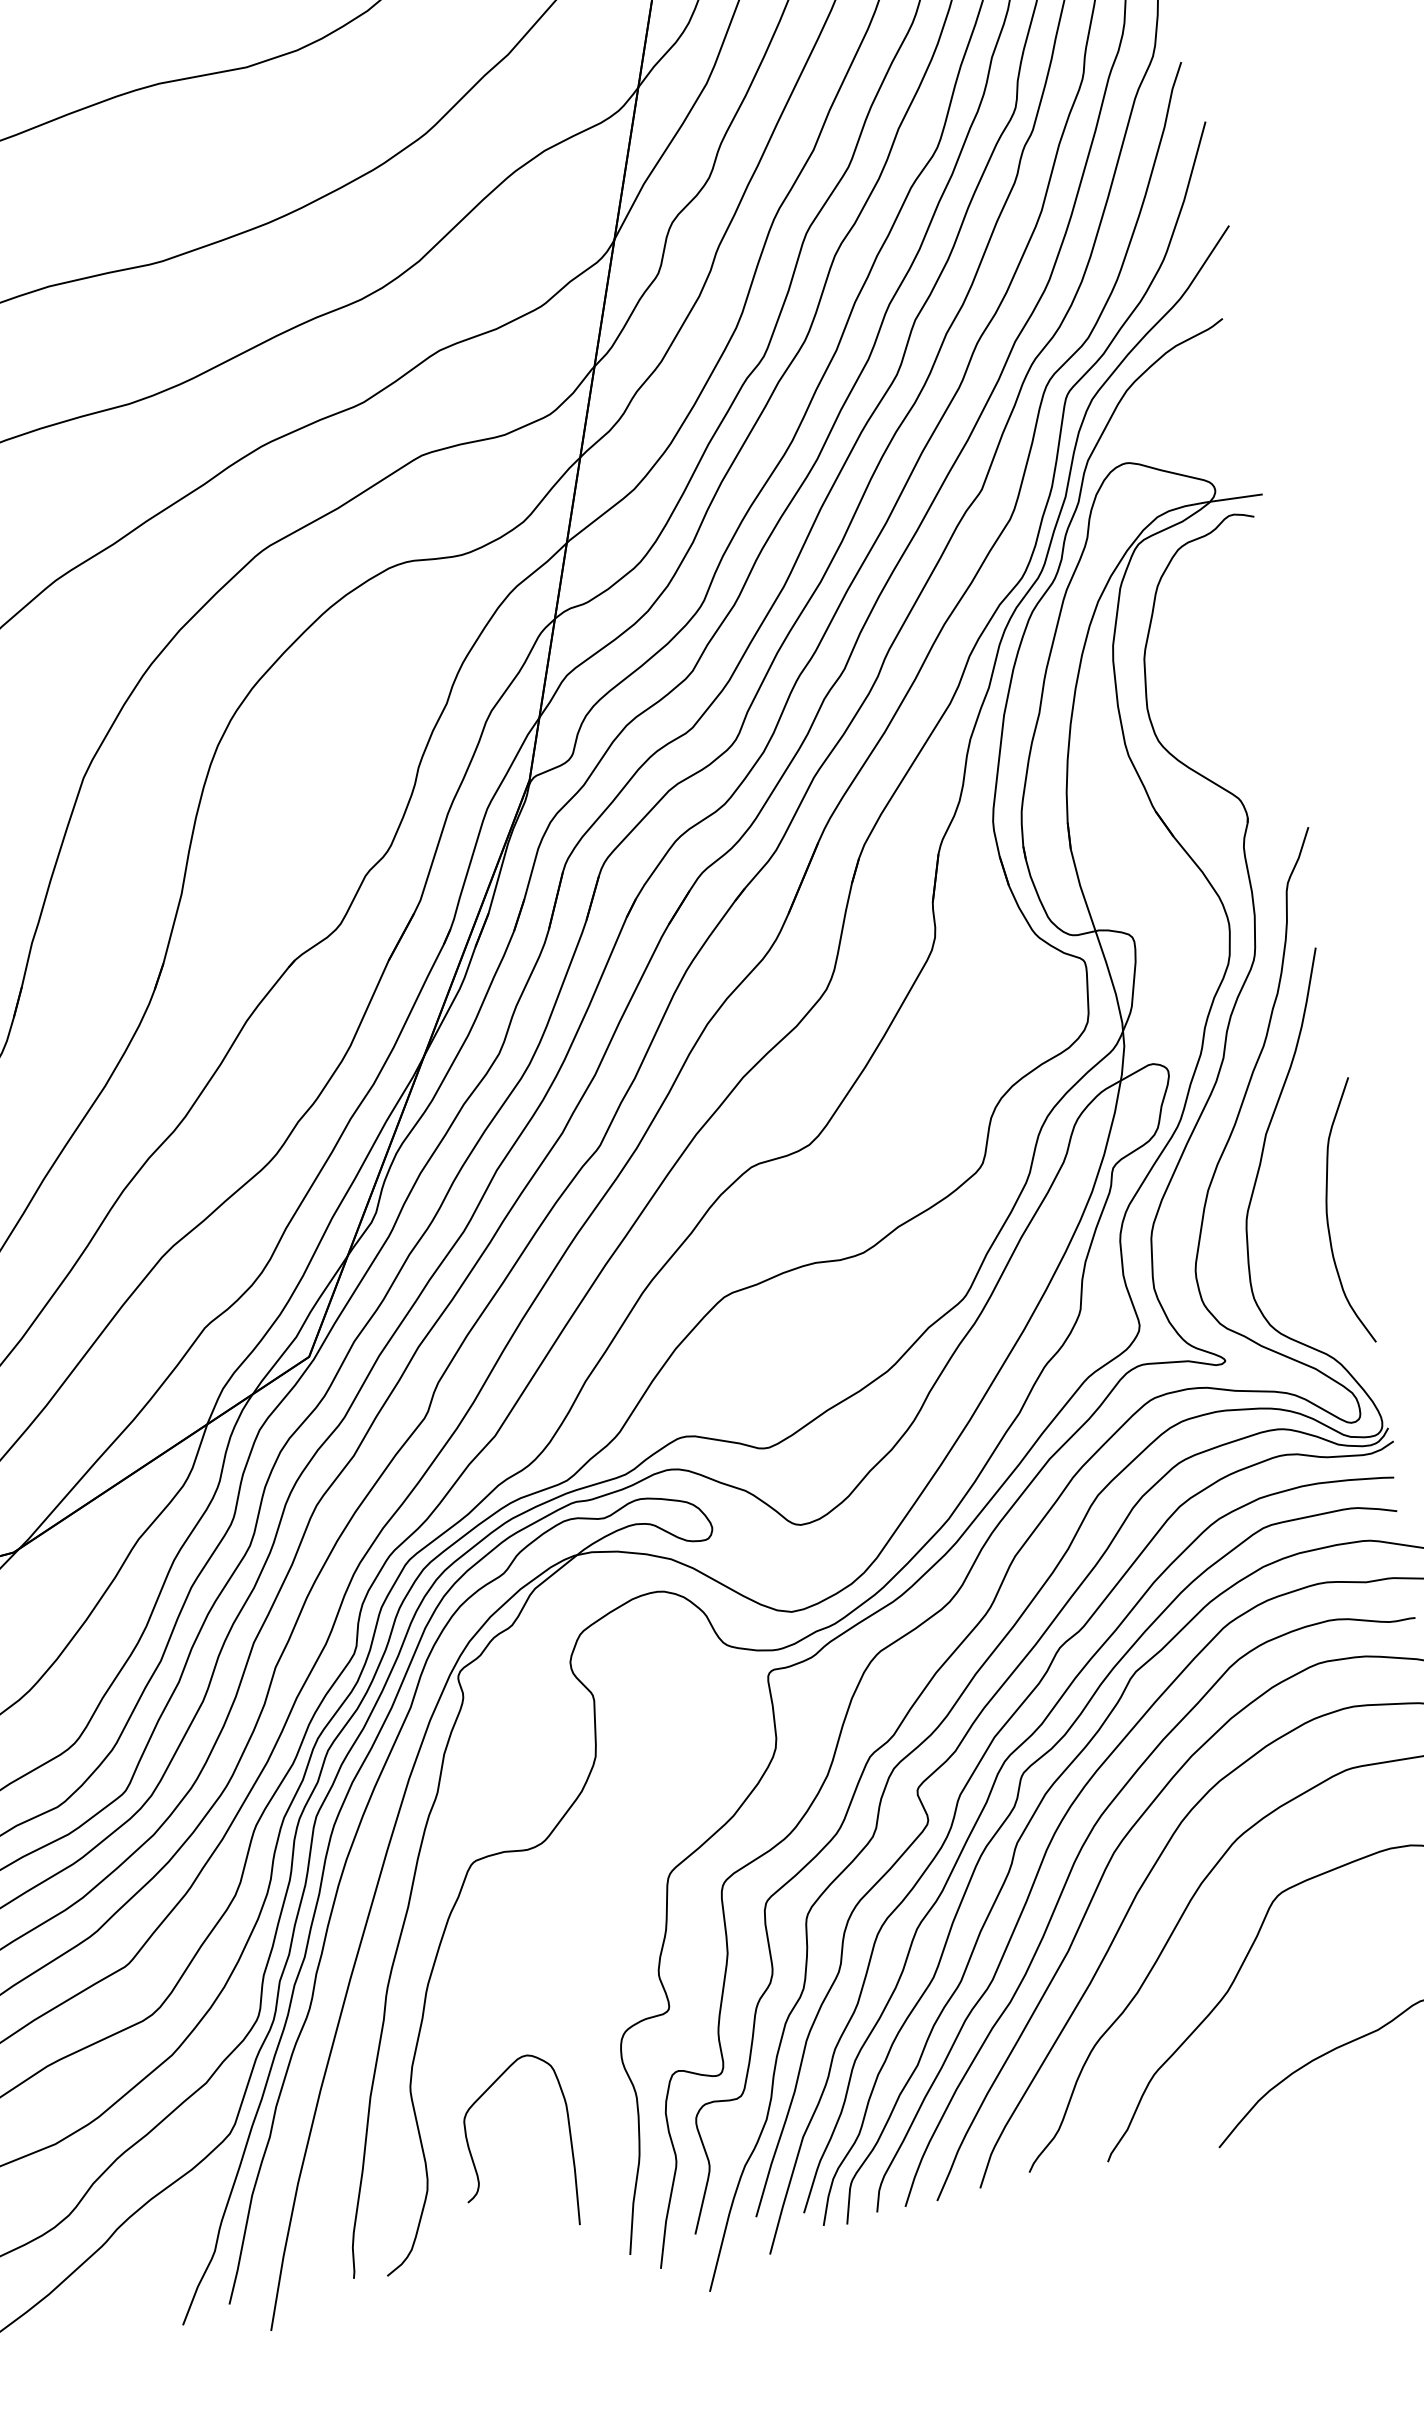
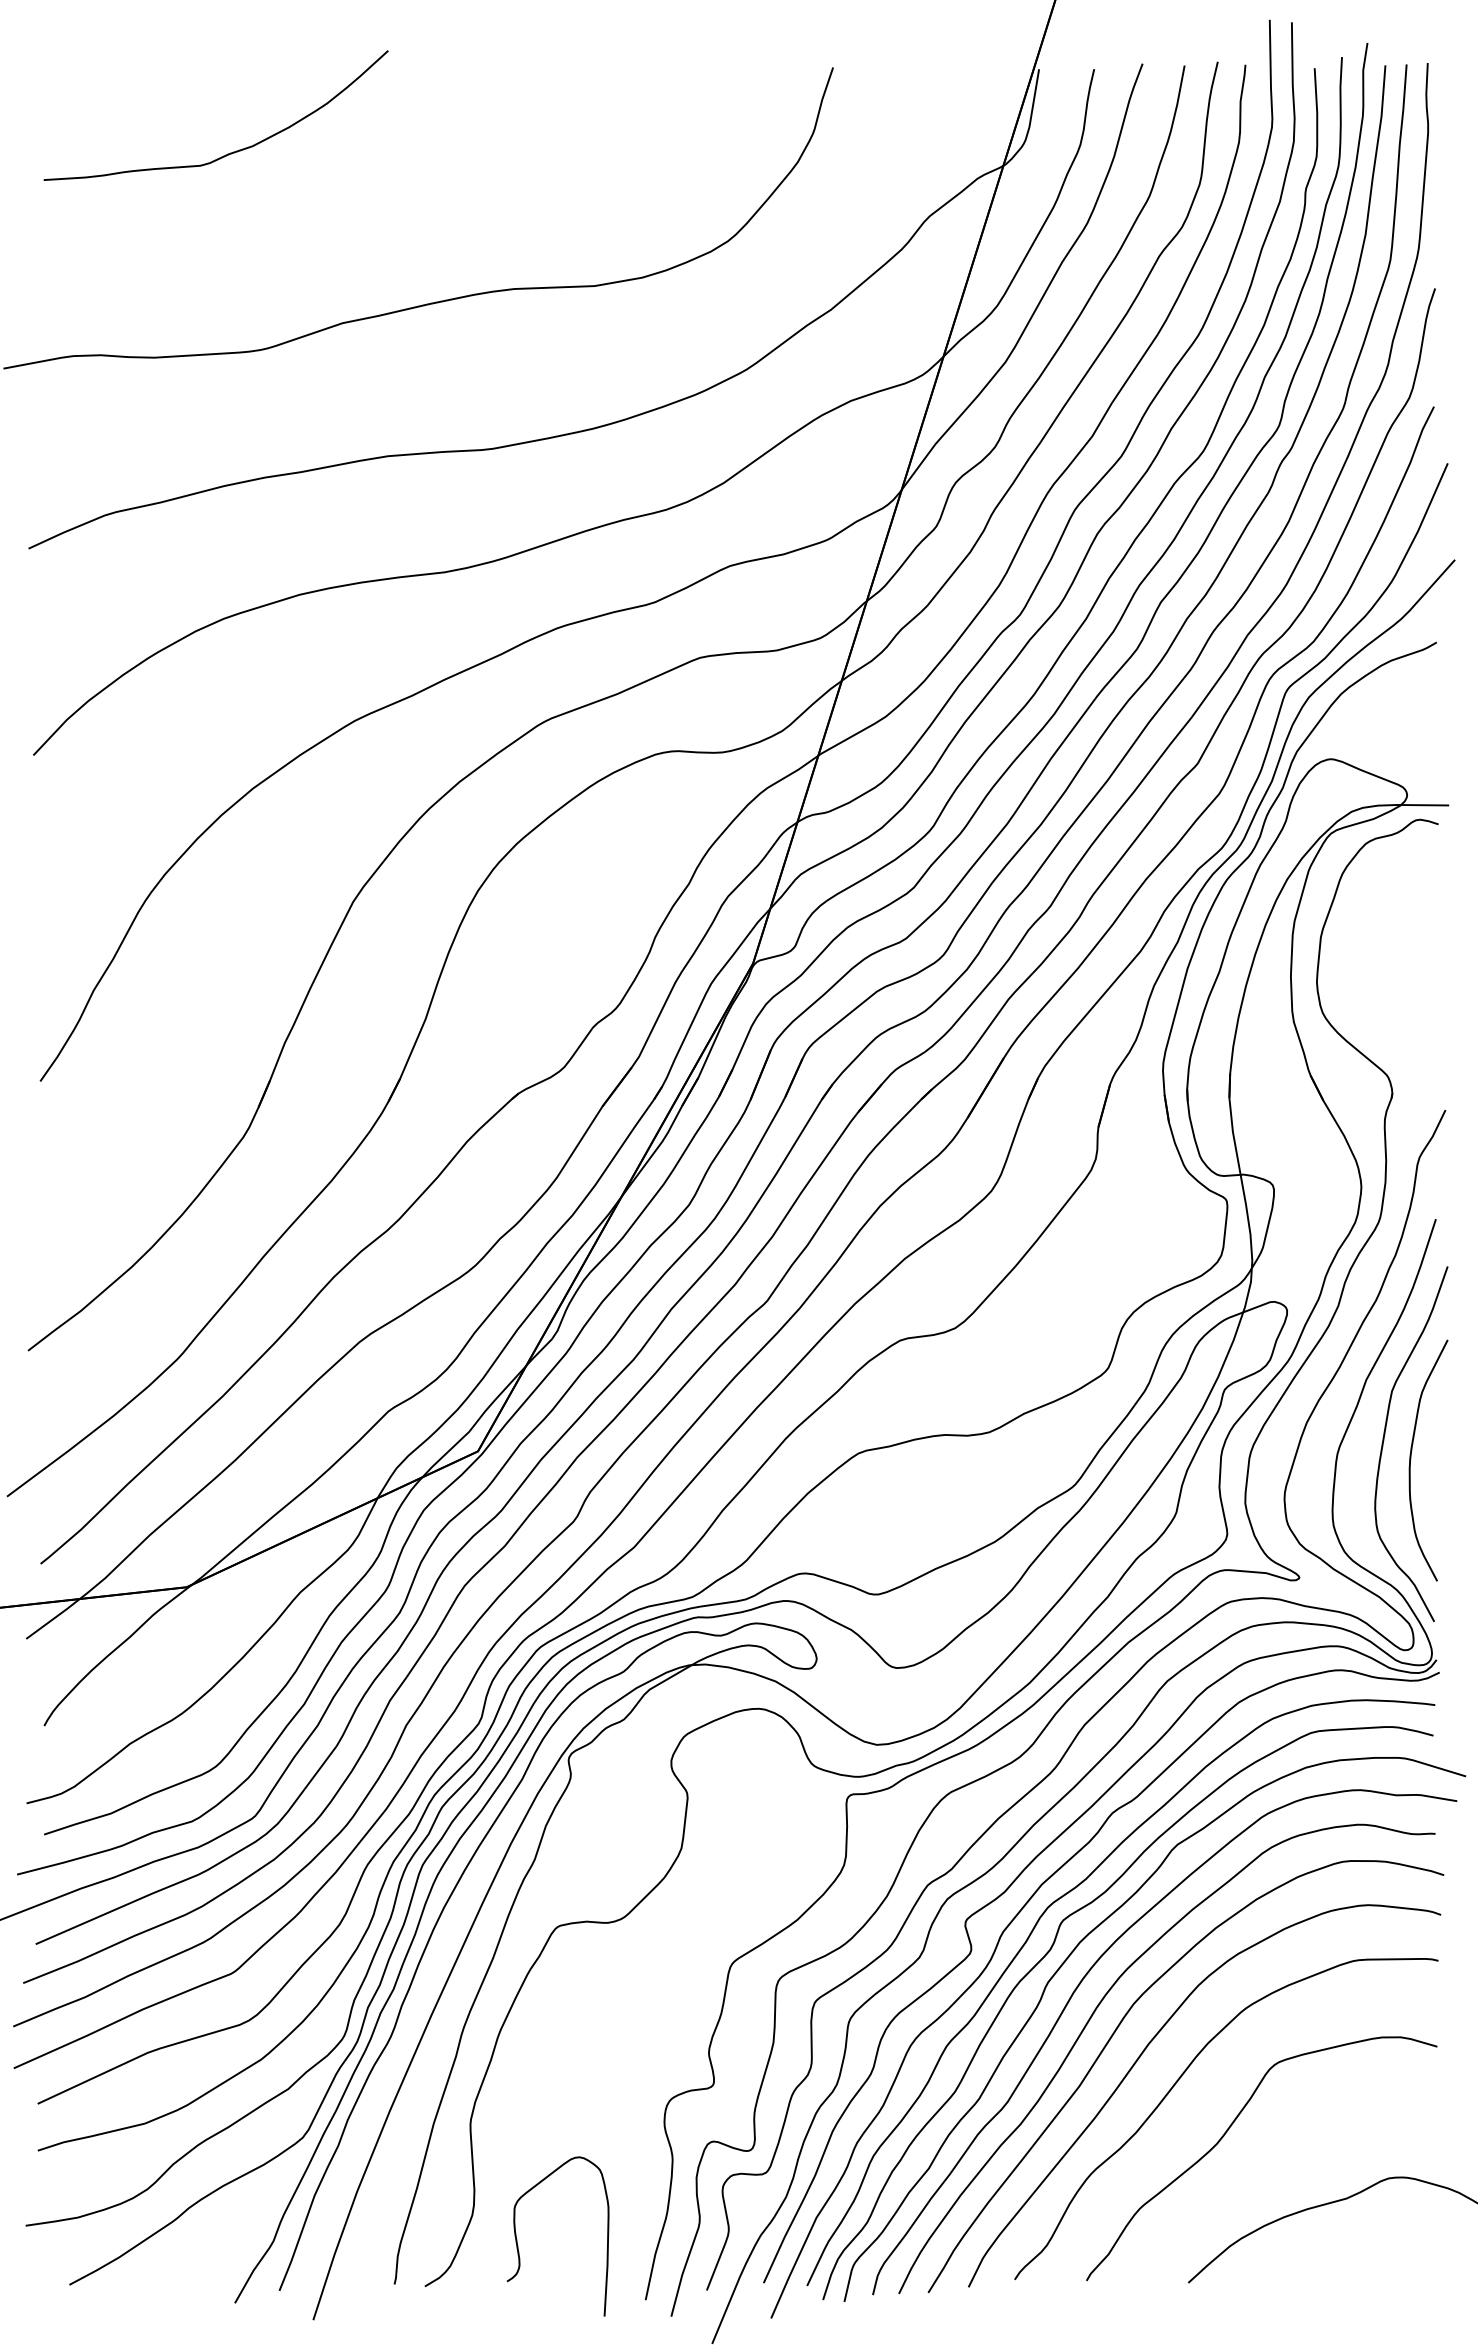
curve: (1295, 1197) -> (1384, 1440), added
curve: (474, 2161) -> (518, 2245), moved

